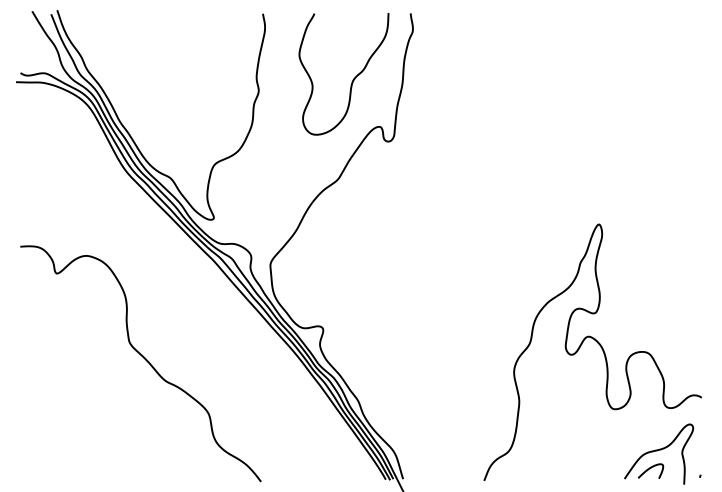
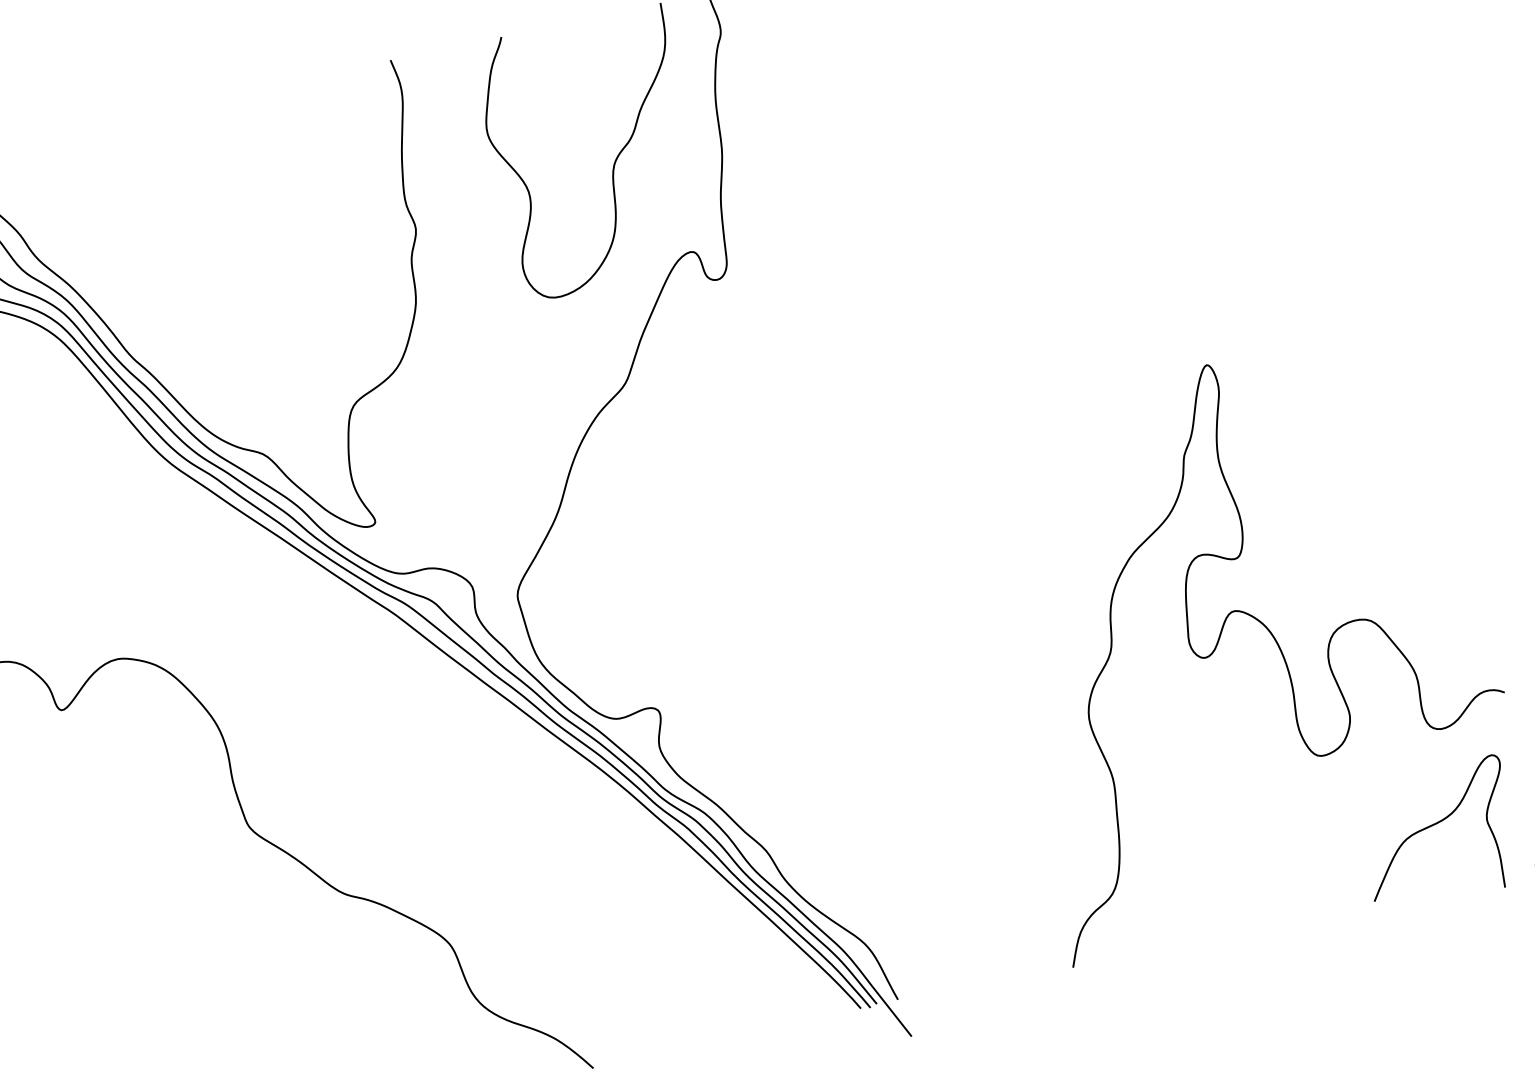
curve: (649, 469) -> (1423, 870), removed

